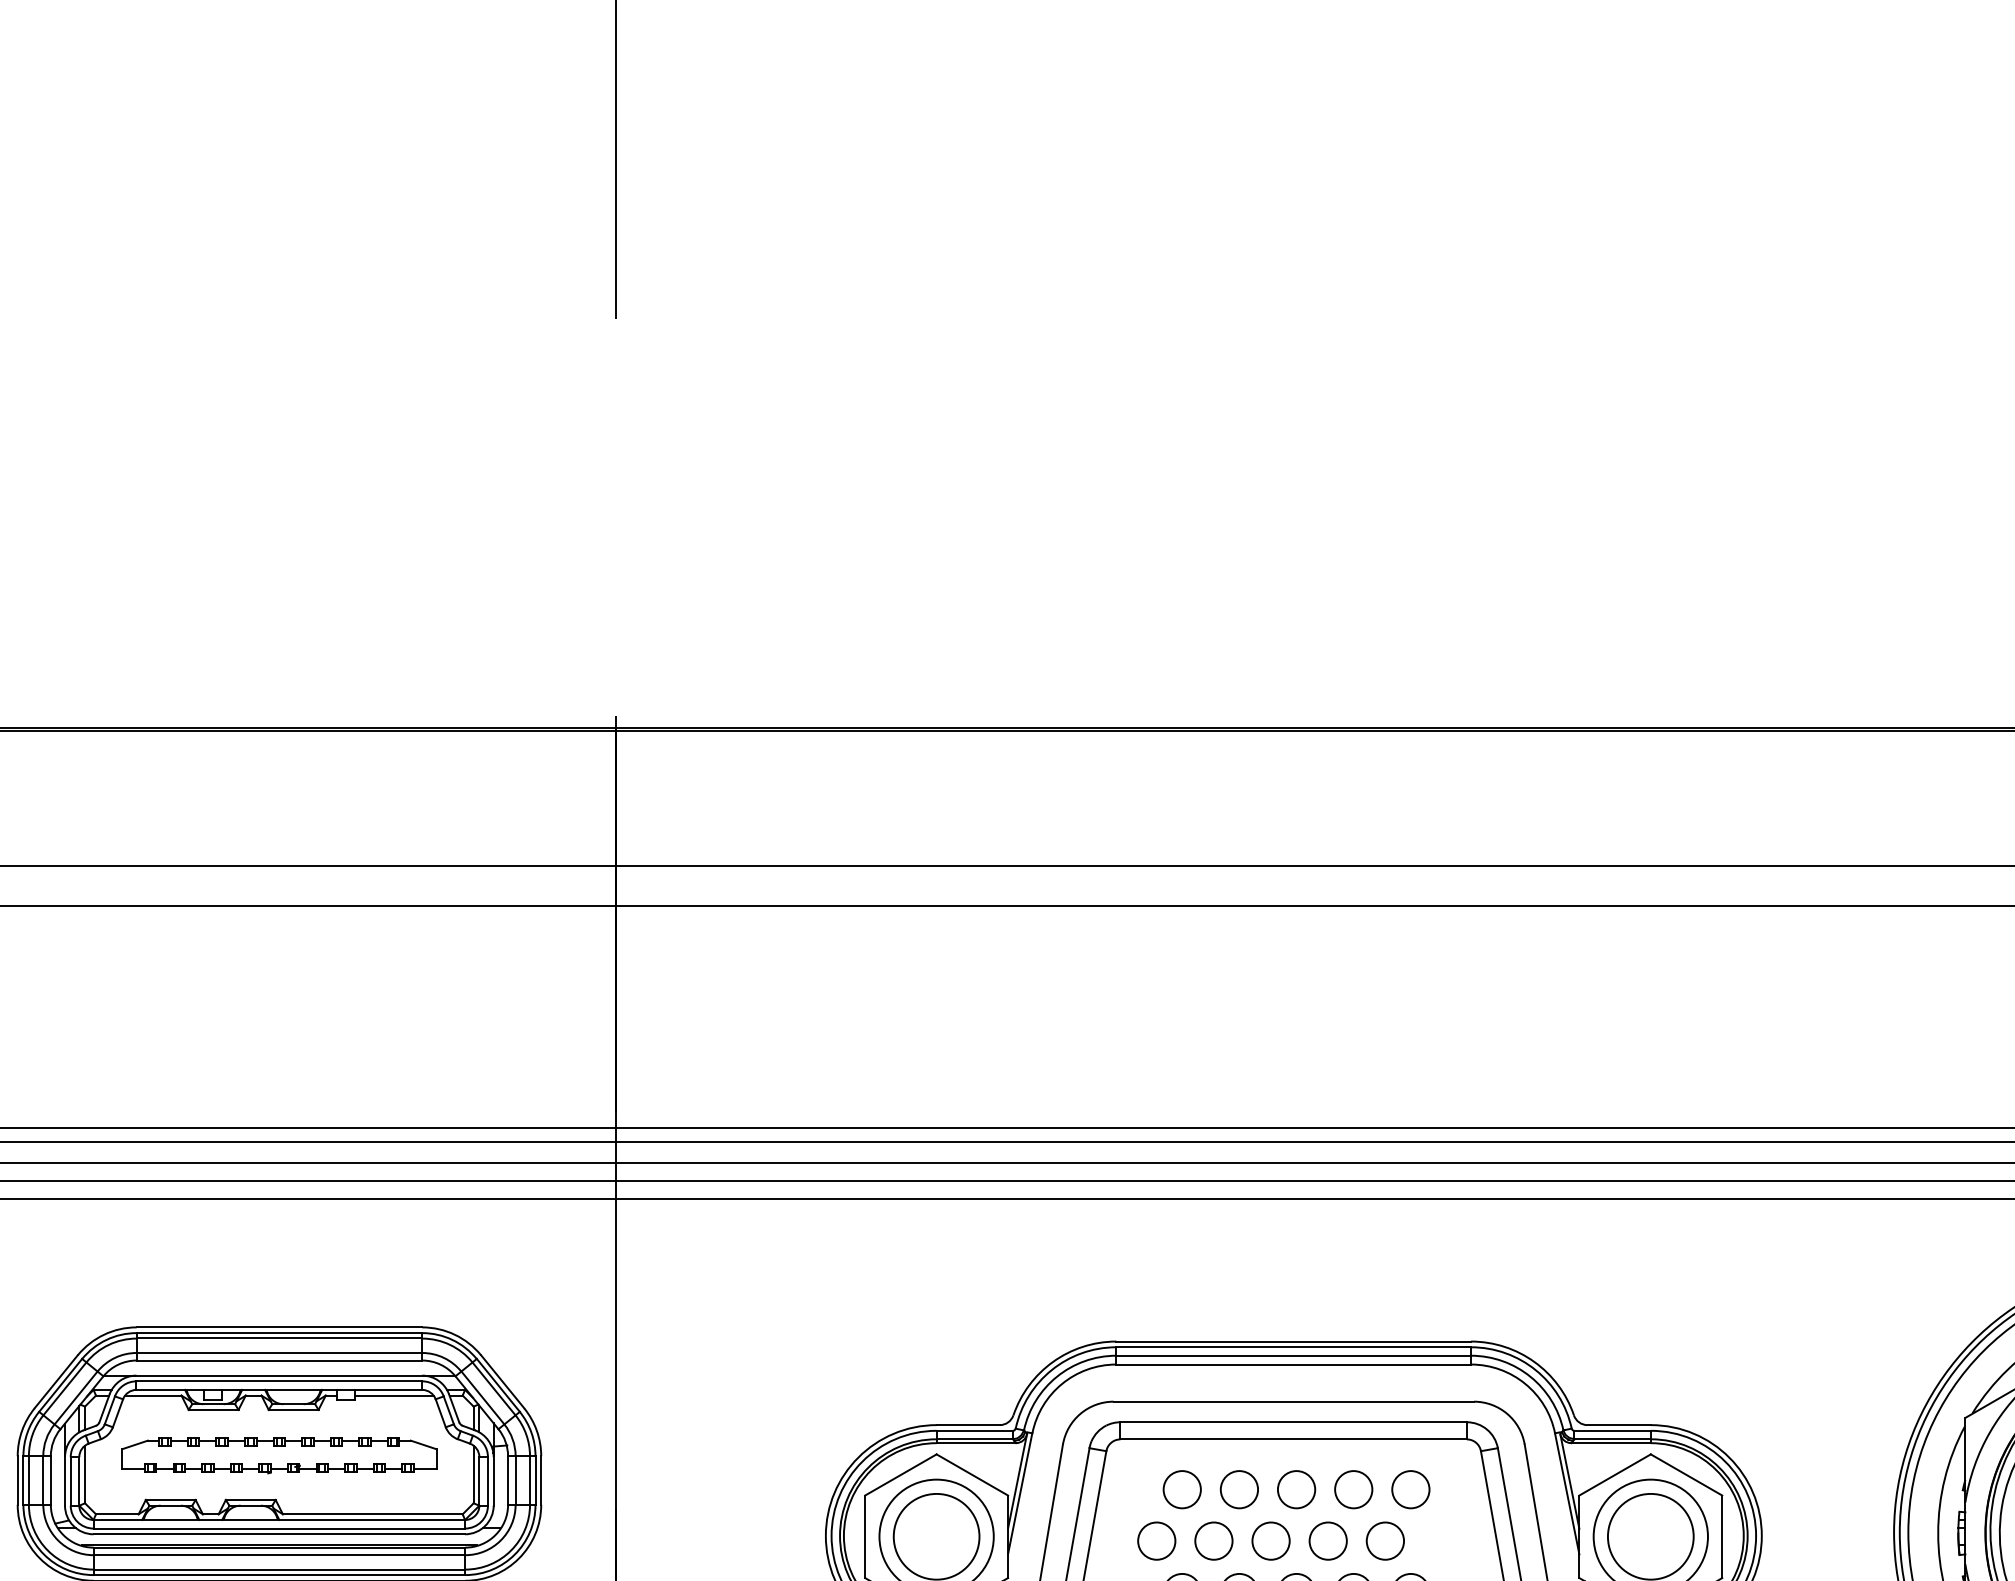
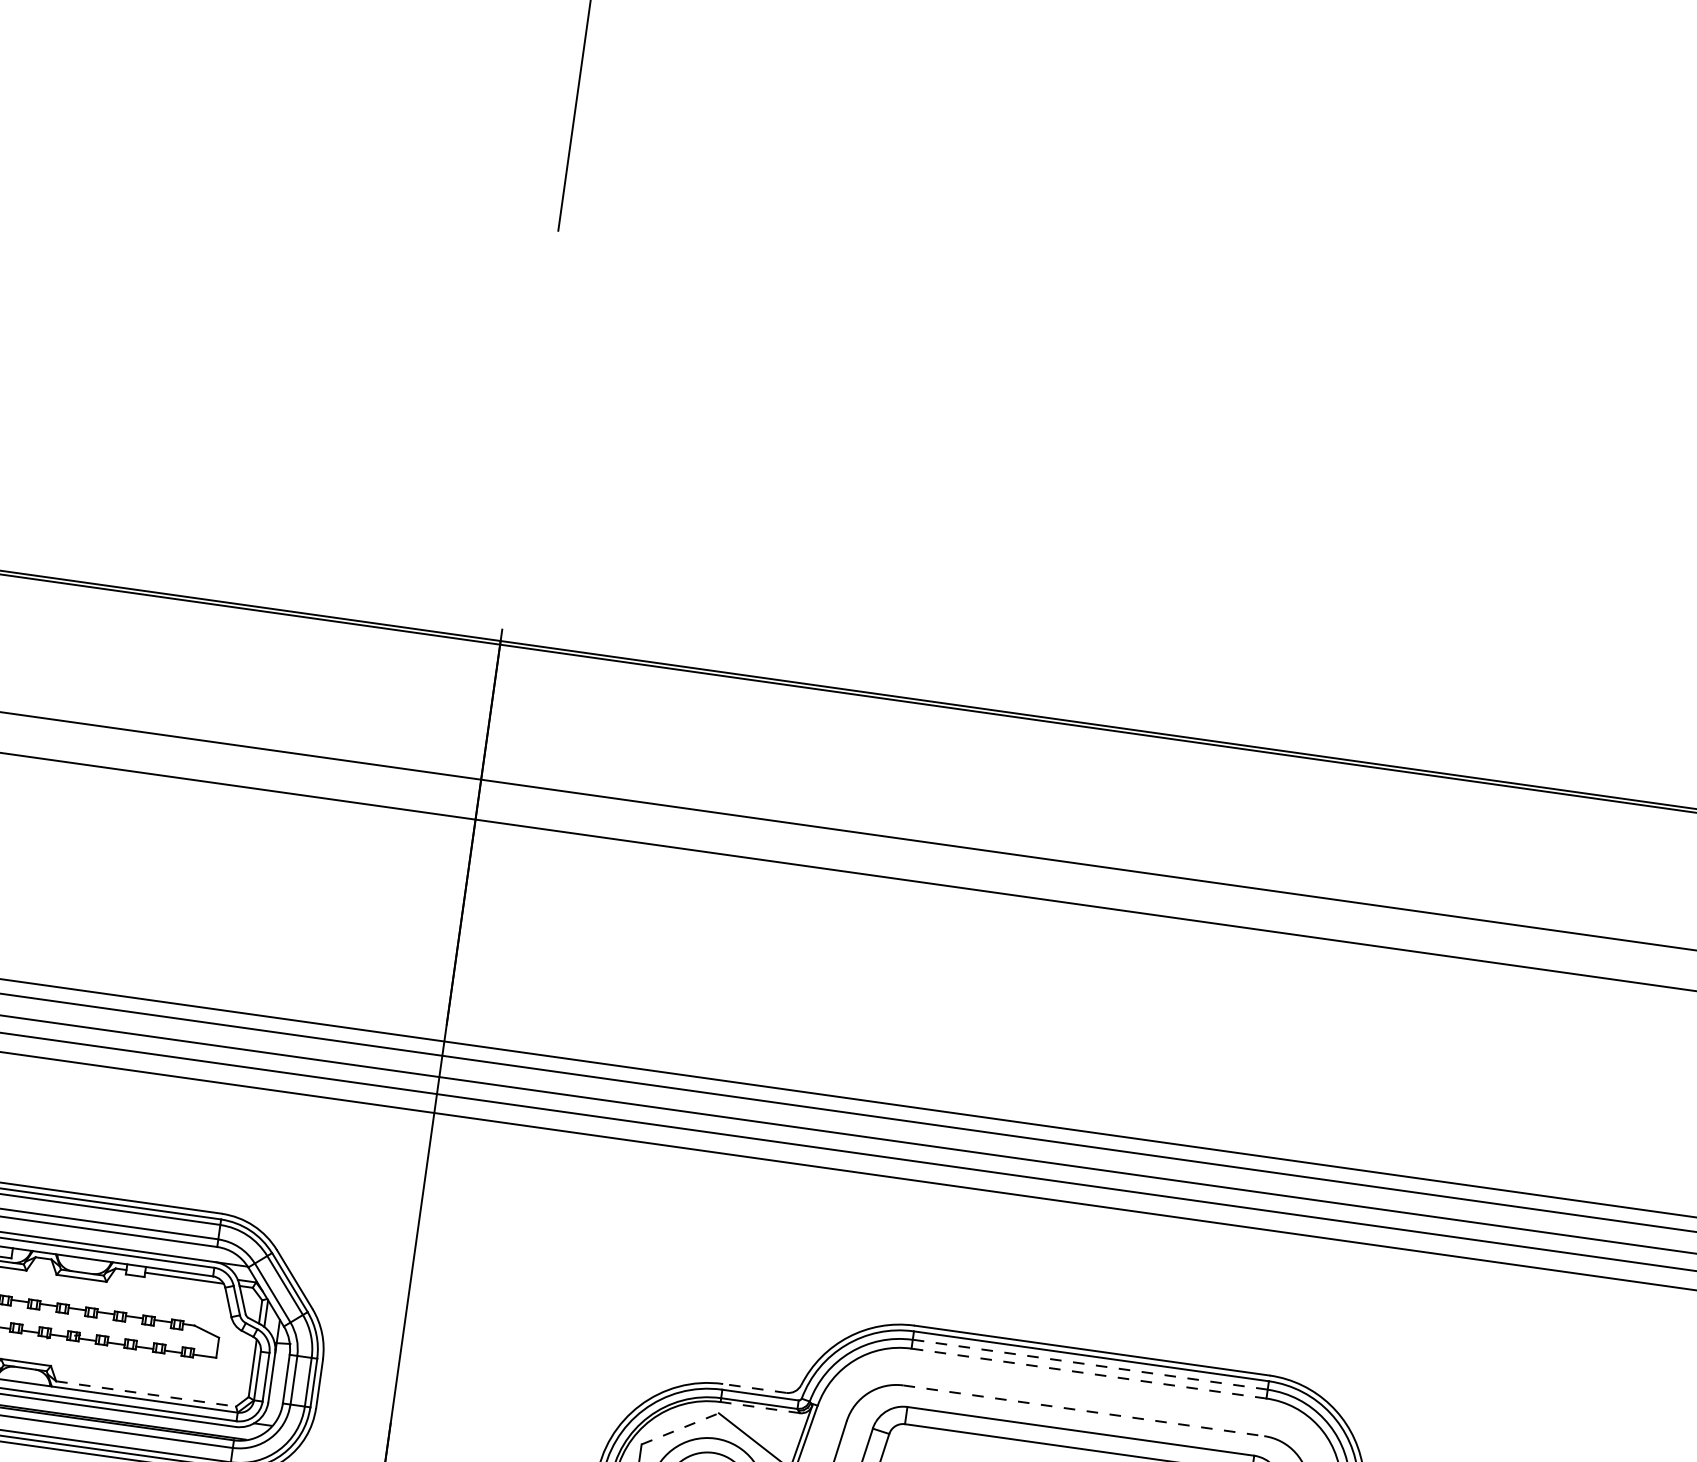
line: (1294, 1355) -> (1091, 1364), solid -> dashed
line: (1293, 1364) -> (1088, 1373), solid -> dashed
line: (1294, 1401) -> (1084, 1410), solid -> dashed
line: (968, 1425) -> (754, 1388), solid -> dashed
line: (976, 1443) -> (760, 1408), solid -> dashed
line: (901, 1474) -> (680, 1428), solid -> dashed
line: (372, 1514) -> (145, 1394), solid -> dashed

